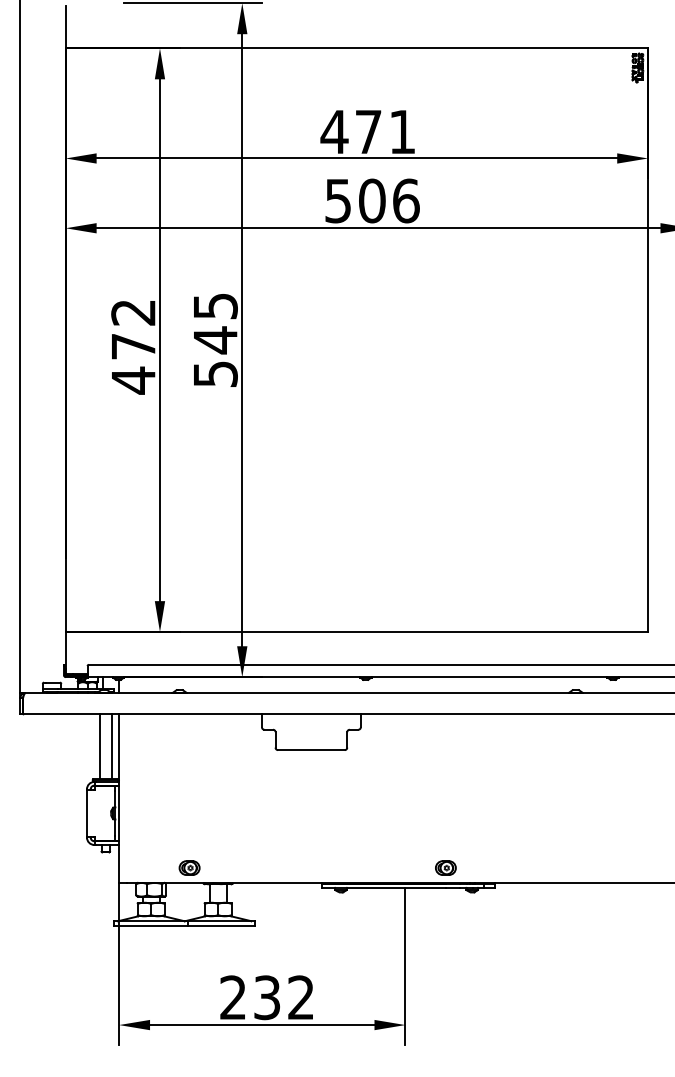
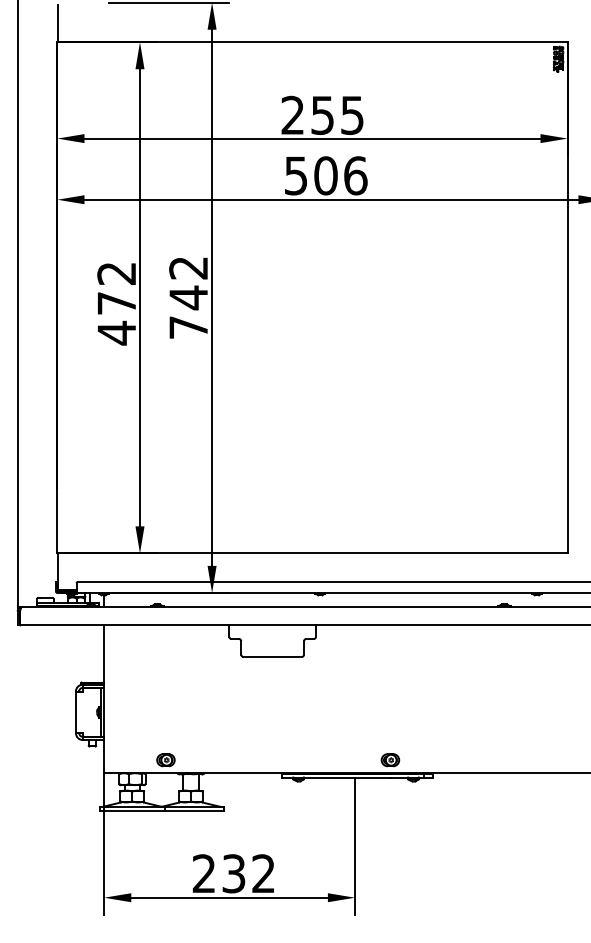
text: (367, 131) -> (321, 114), 471 -> 255
text: (215, 340) -> (188, 298), 545 -> 742
line: (99, 746) -> (87, 653), removed
line: (111, 746) -> (97, 653), removed

